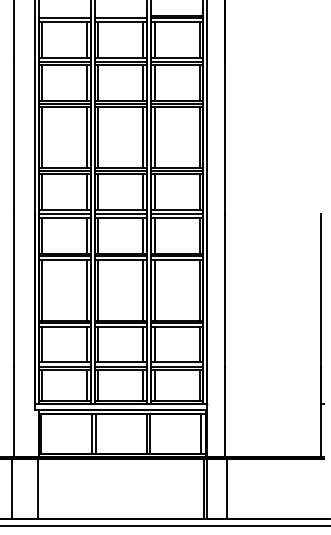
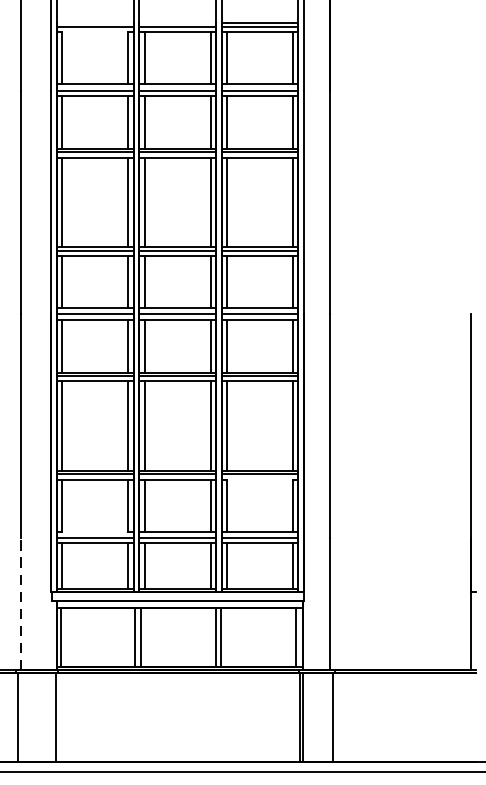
line: (64, 22) -> (94, 32), removed
line: (176, 326) -> (259, 479), removed
line: (64, 362) -> (94, 531), removed
line: (14, 411) -> (21, 603), solid -> dashed

